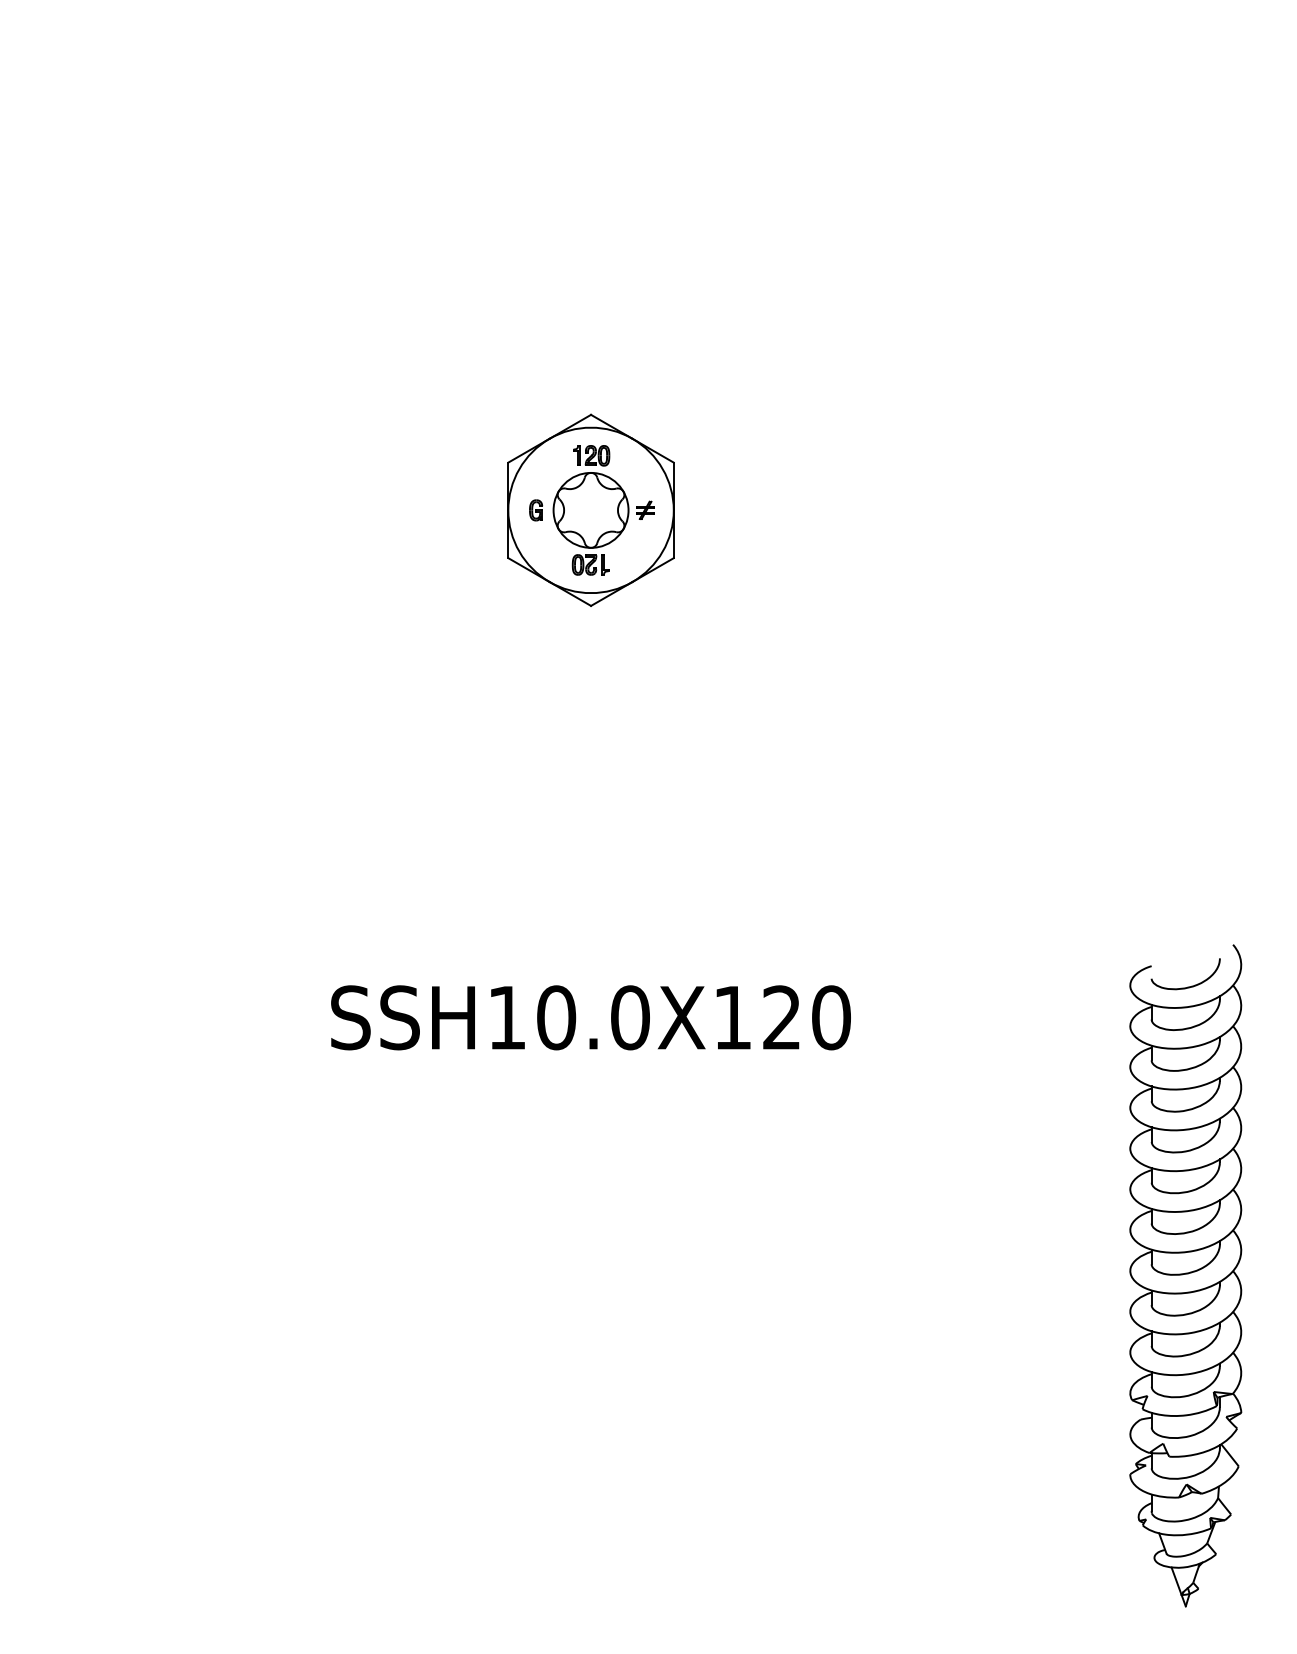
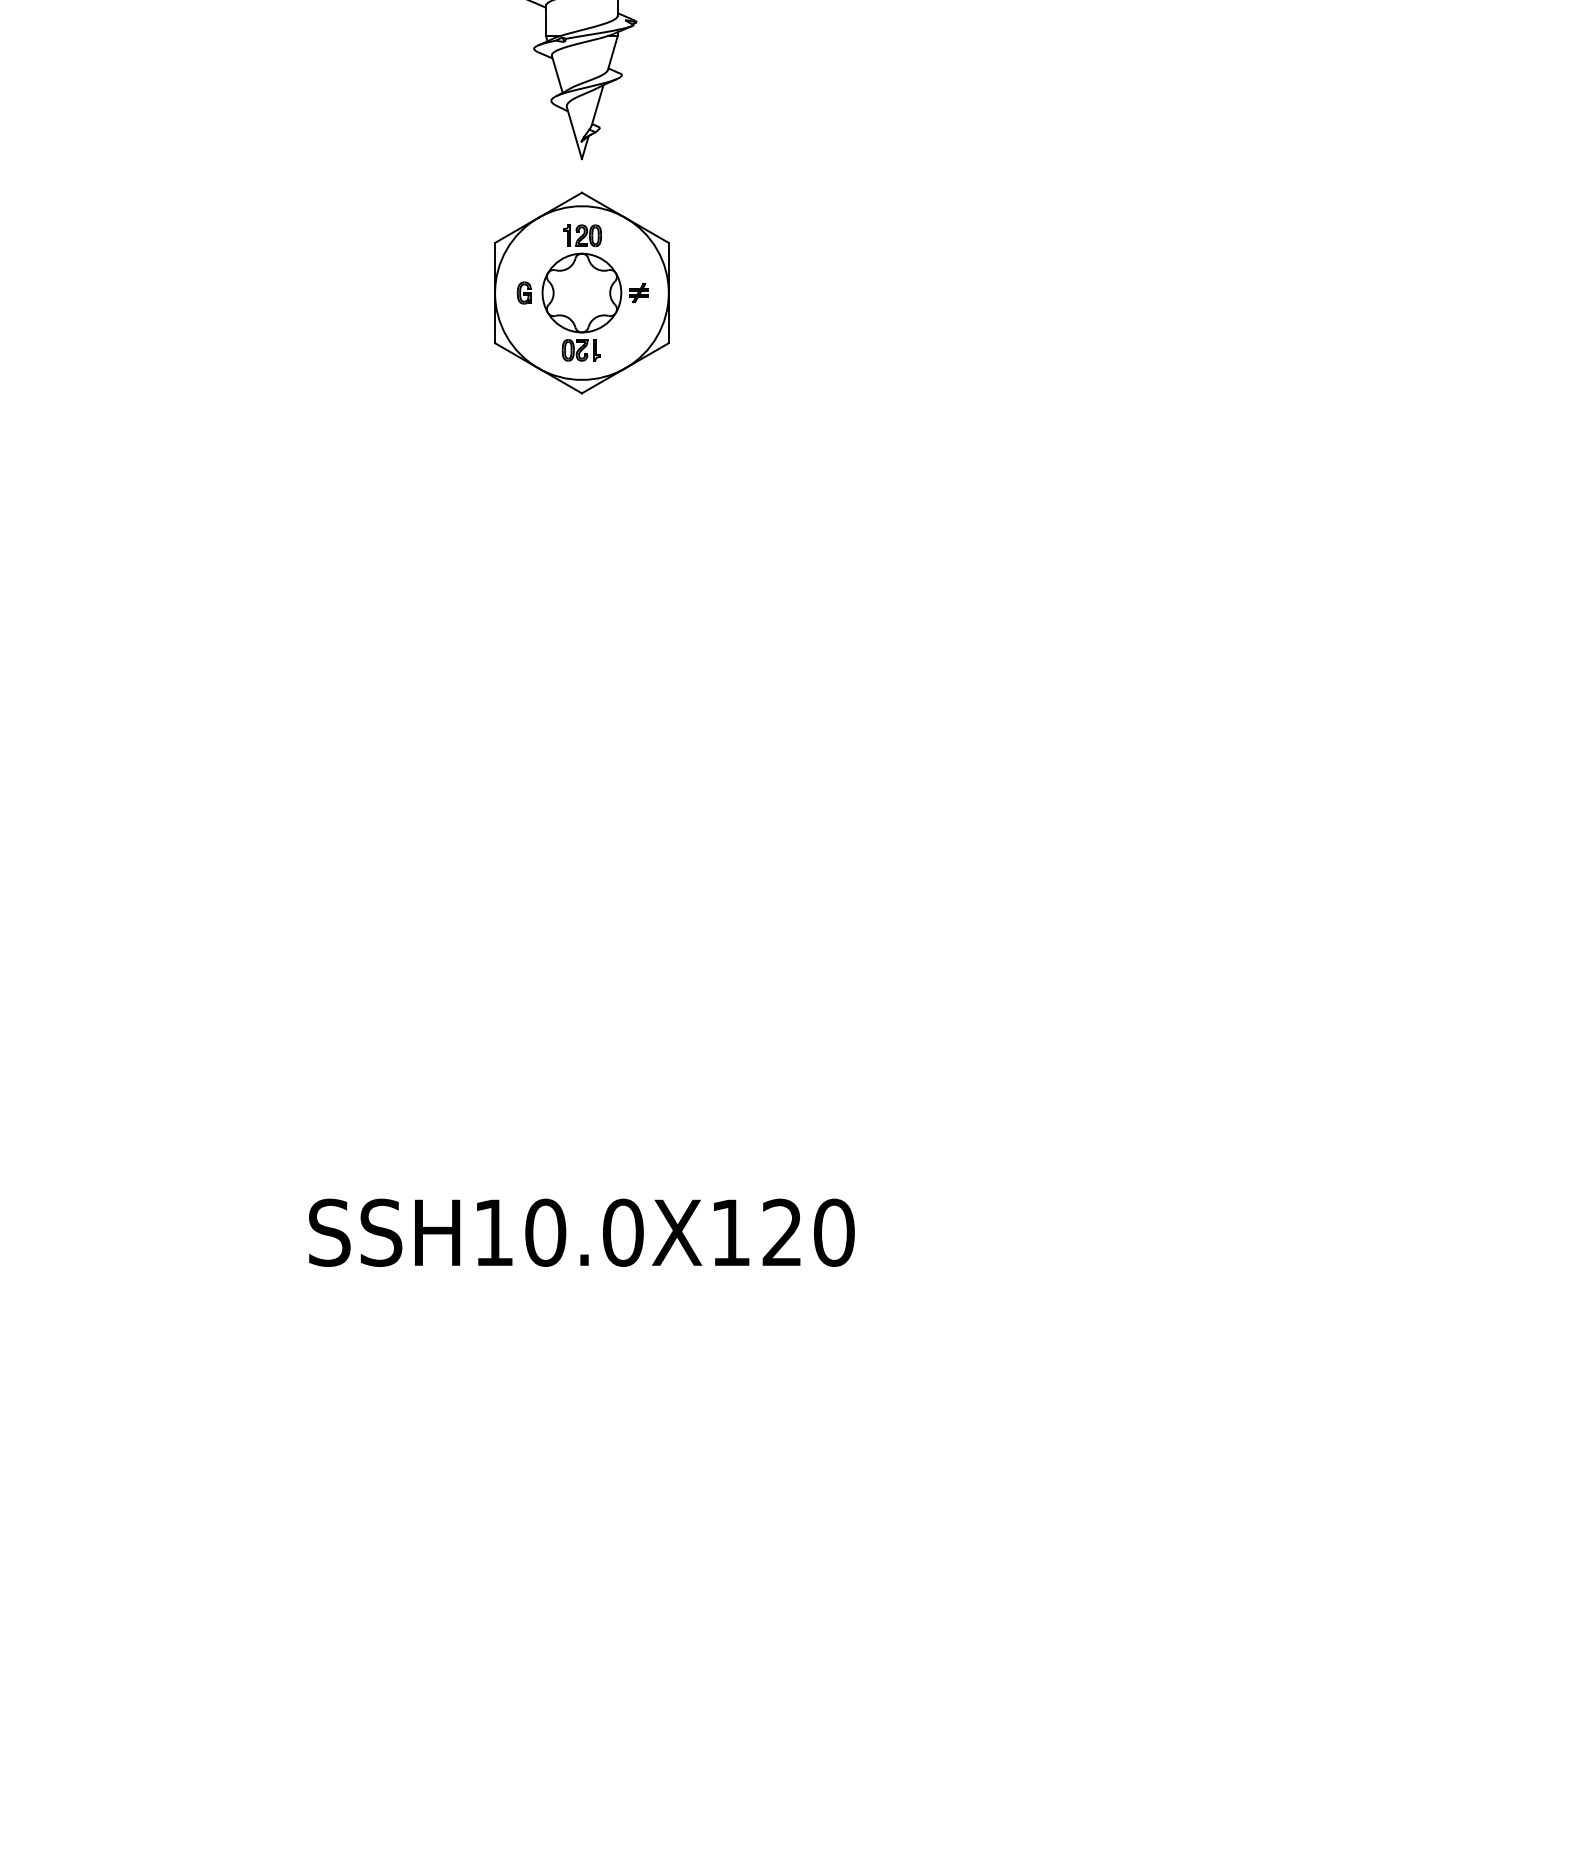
part: (590, 509) -> (581, 292), moved
part: (1185, 1275) -> (1206, 1503), removed

